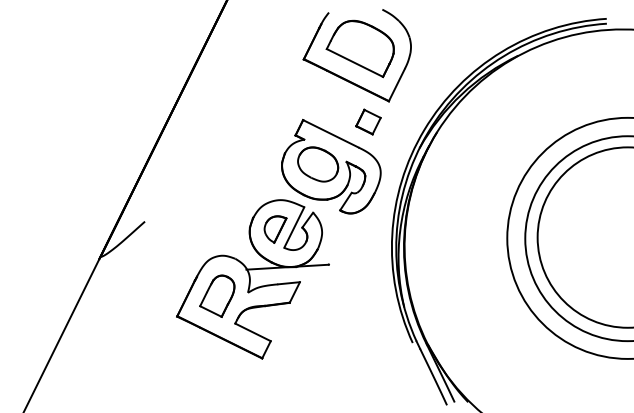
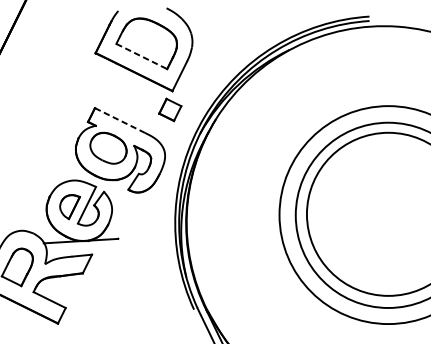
line: (355, 63) -> (142, 56), solid -> dashed
part: (368, 121) -> (170, 109), moved
line: (330, 133) -> (119, 120), solid -> dashed

